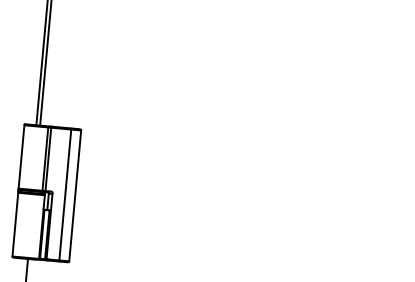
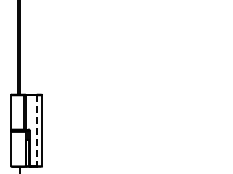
line: (64, 196) -> (36, 131), solid -> dashed

